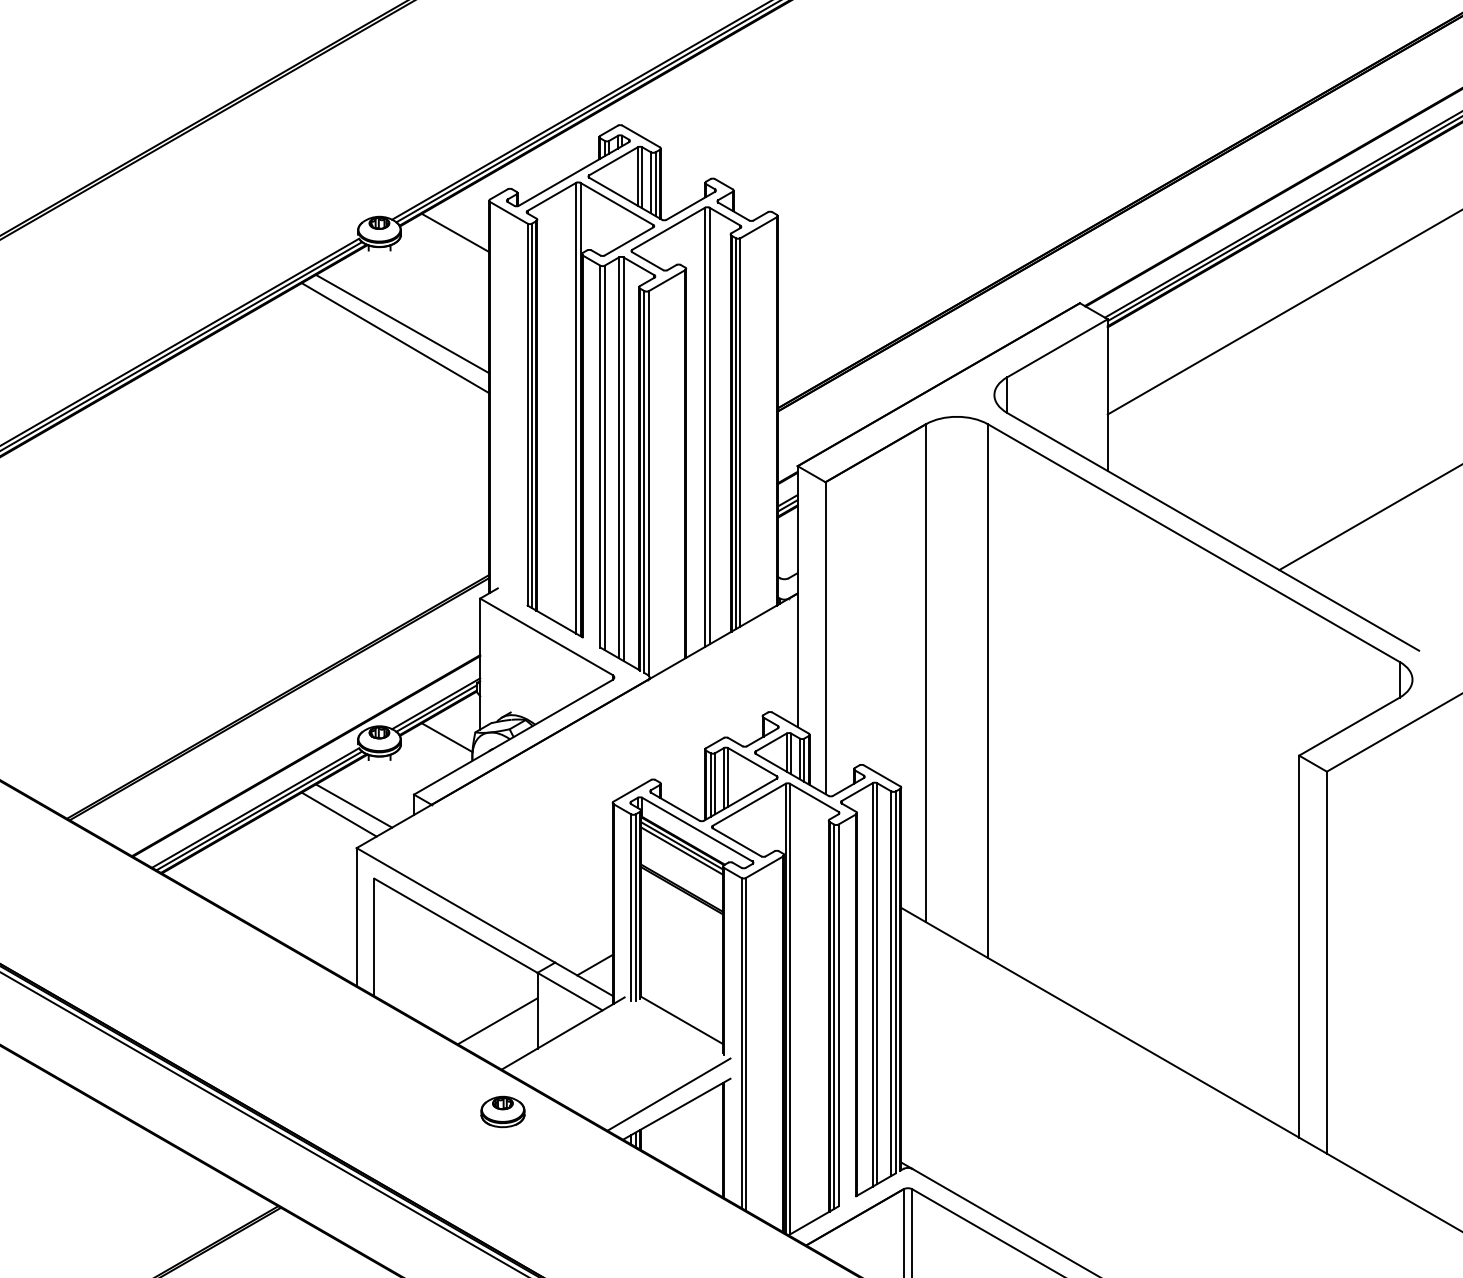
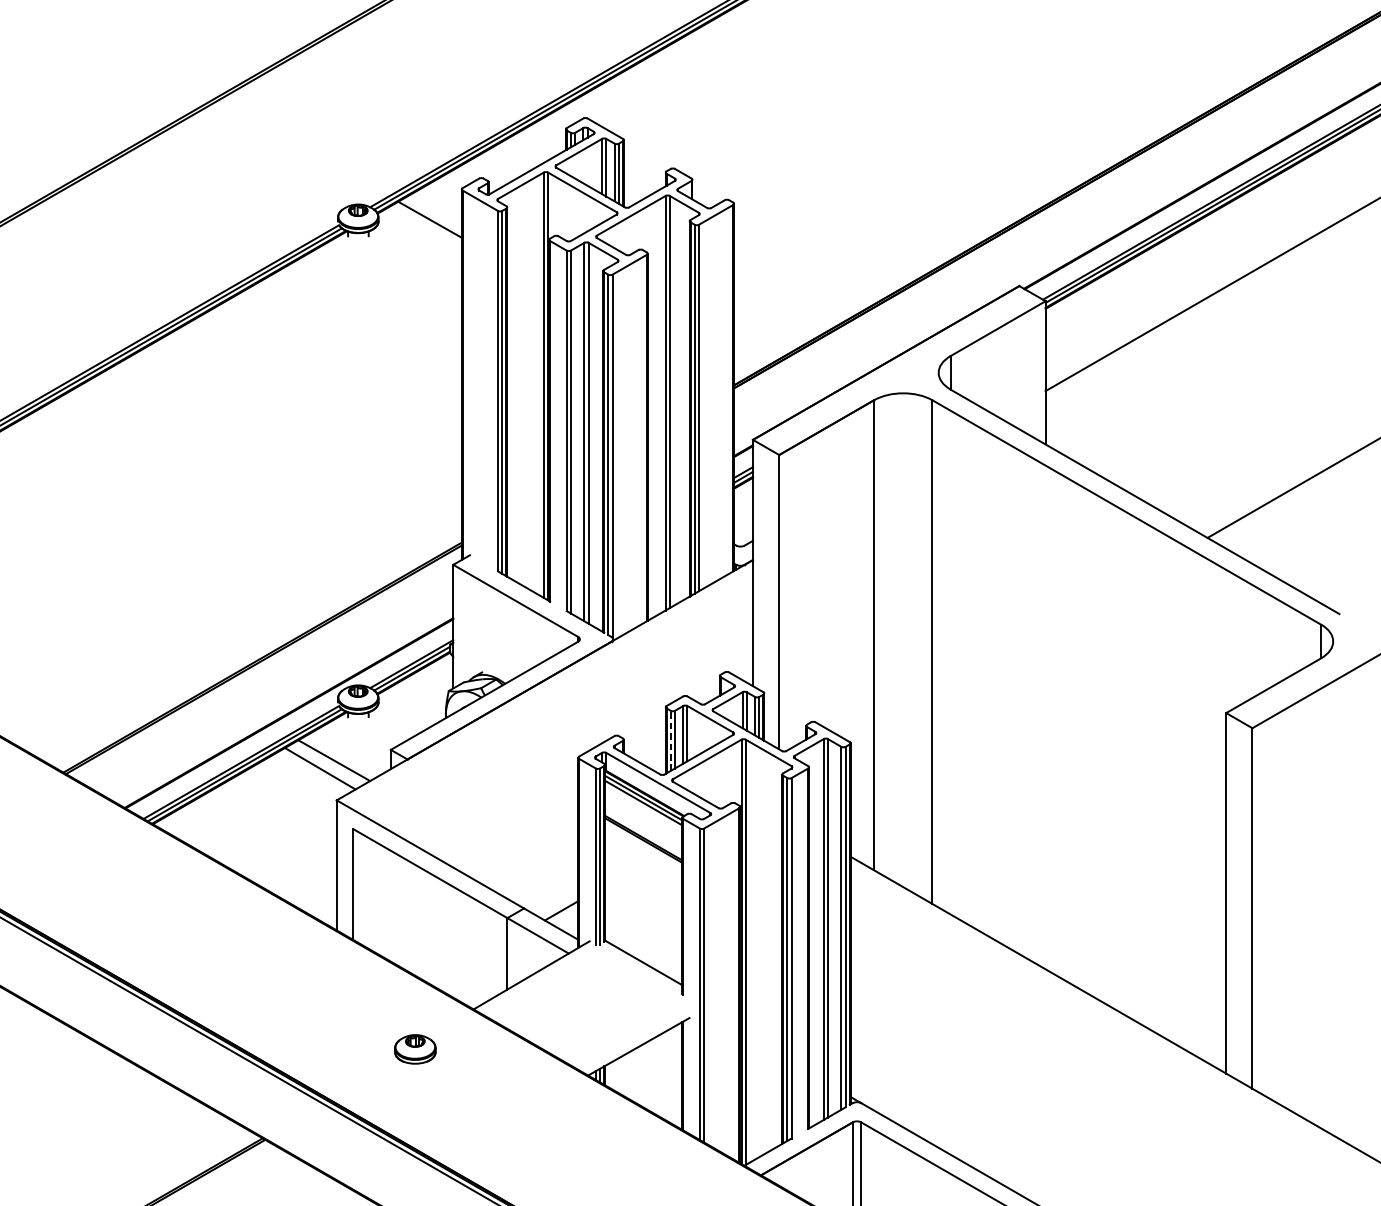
line: (402, 323) -> (379, 305), removed
line: (395, 338) -> (373, 319), removed
line: (446, 737) -> (421, 695), removed
line: (710, 785) -> (670, 741), solid -> dashed
line: (497, 1021) -> (469, 964), removed
line: (668, 1094) -> (631, 1032), removed
part: (502, 1111) -> (414, 1048), moved

